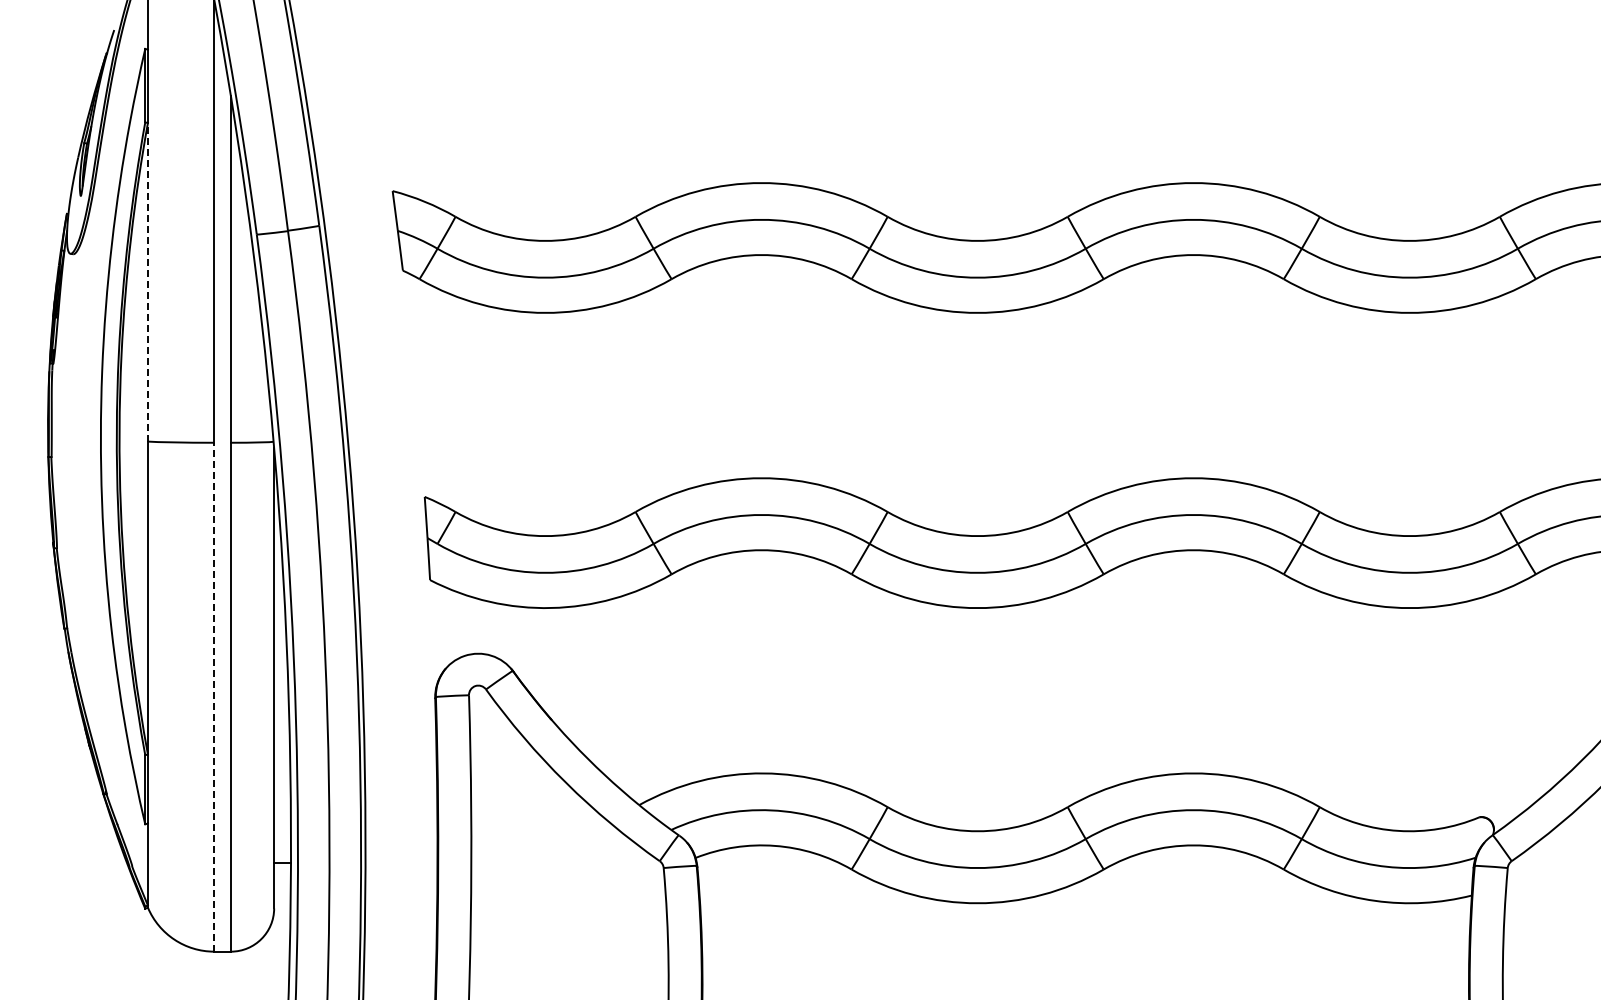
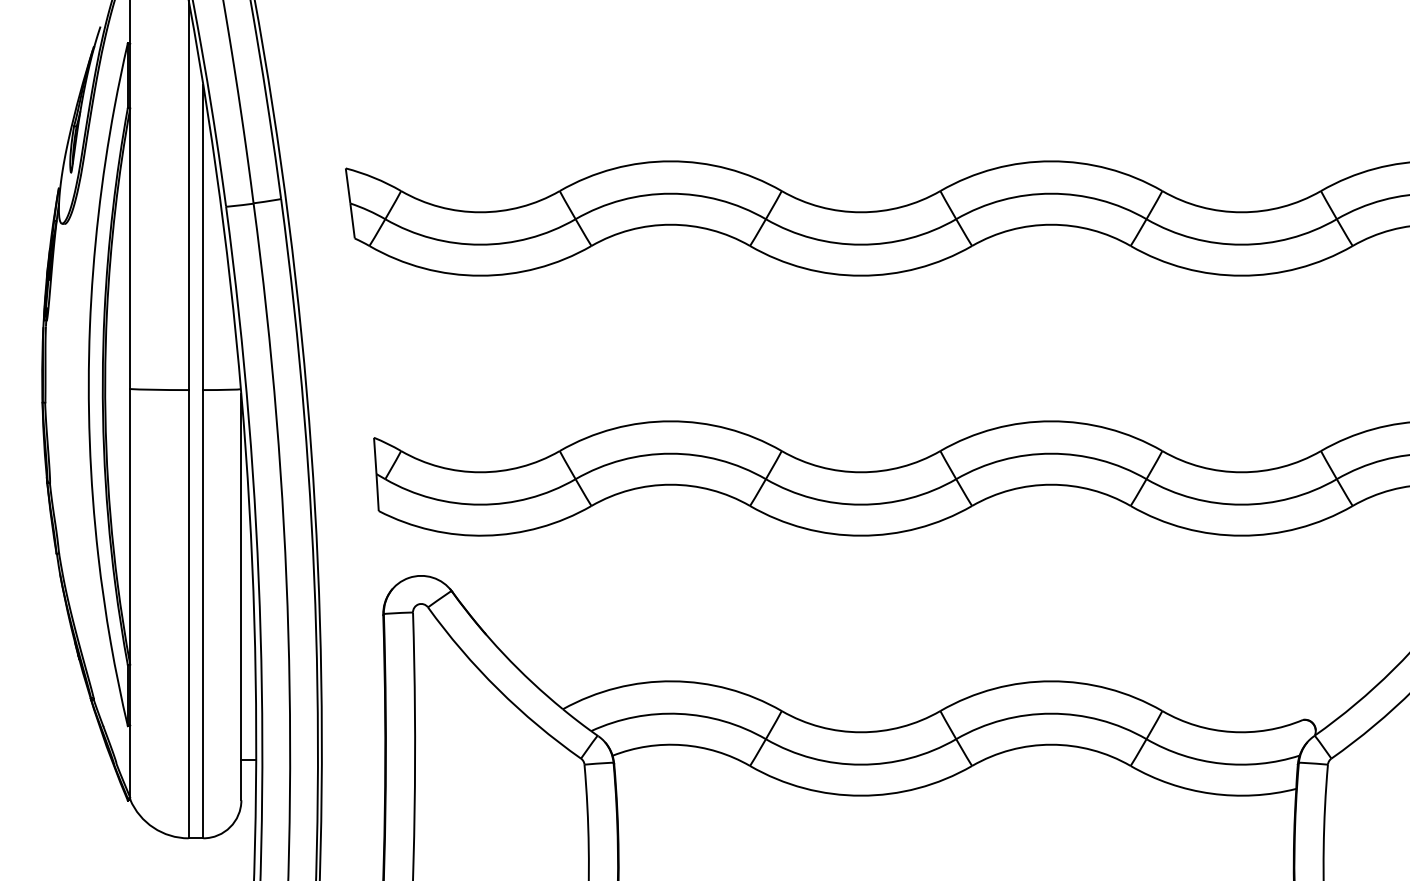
line: (147, 281) -> (129, 248), dashed -> solid
line: (214, 696) -> (188, 613), dashed -> solid

